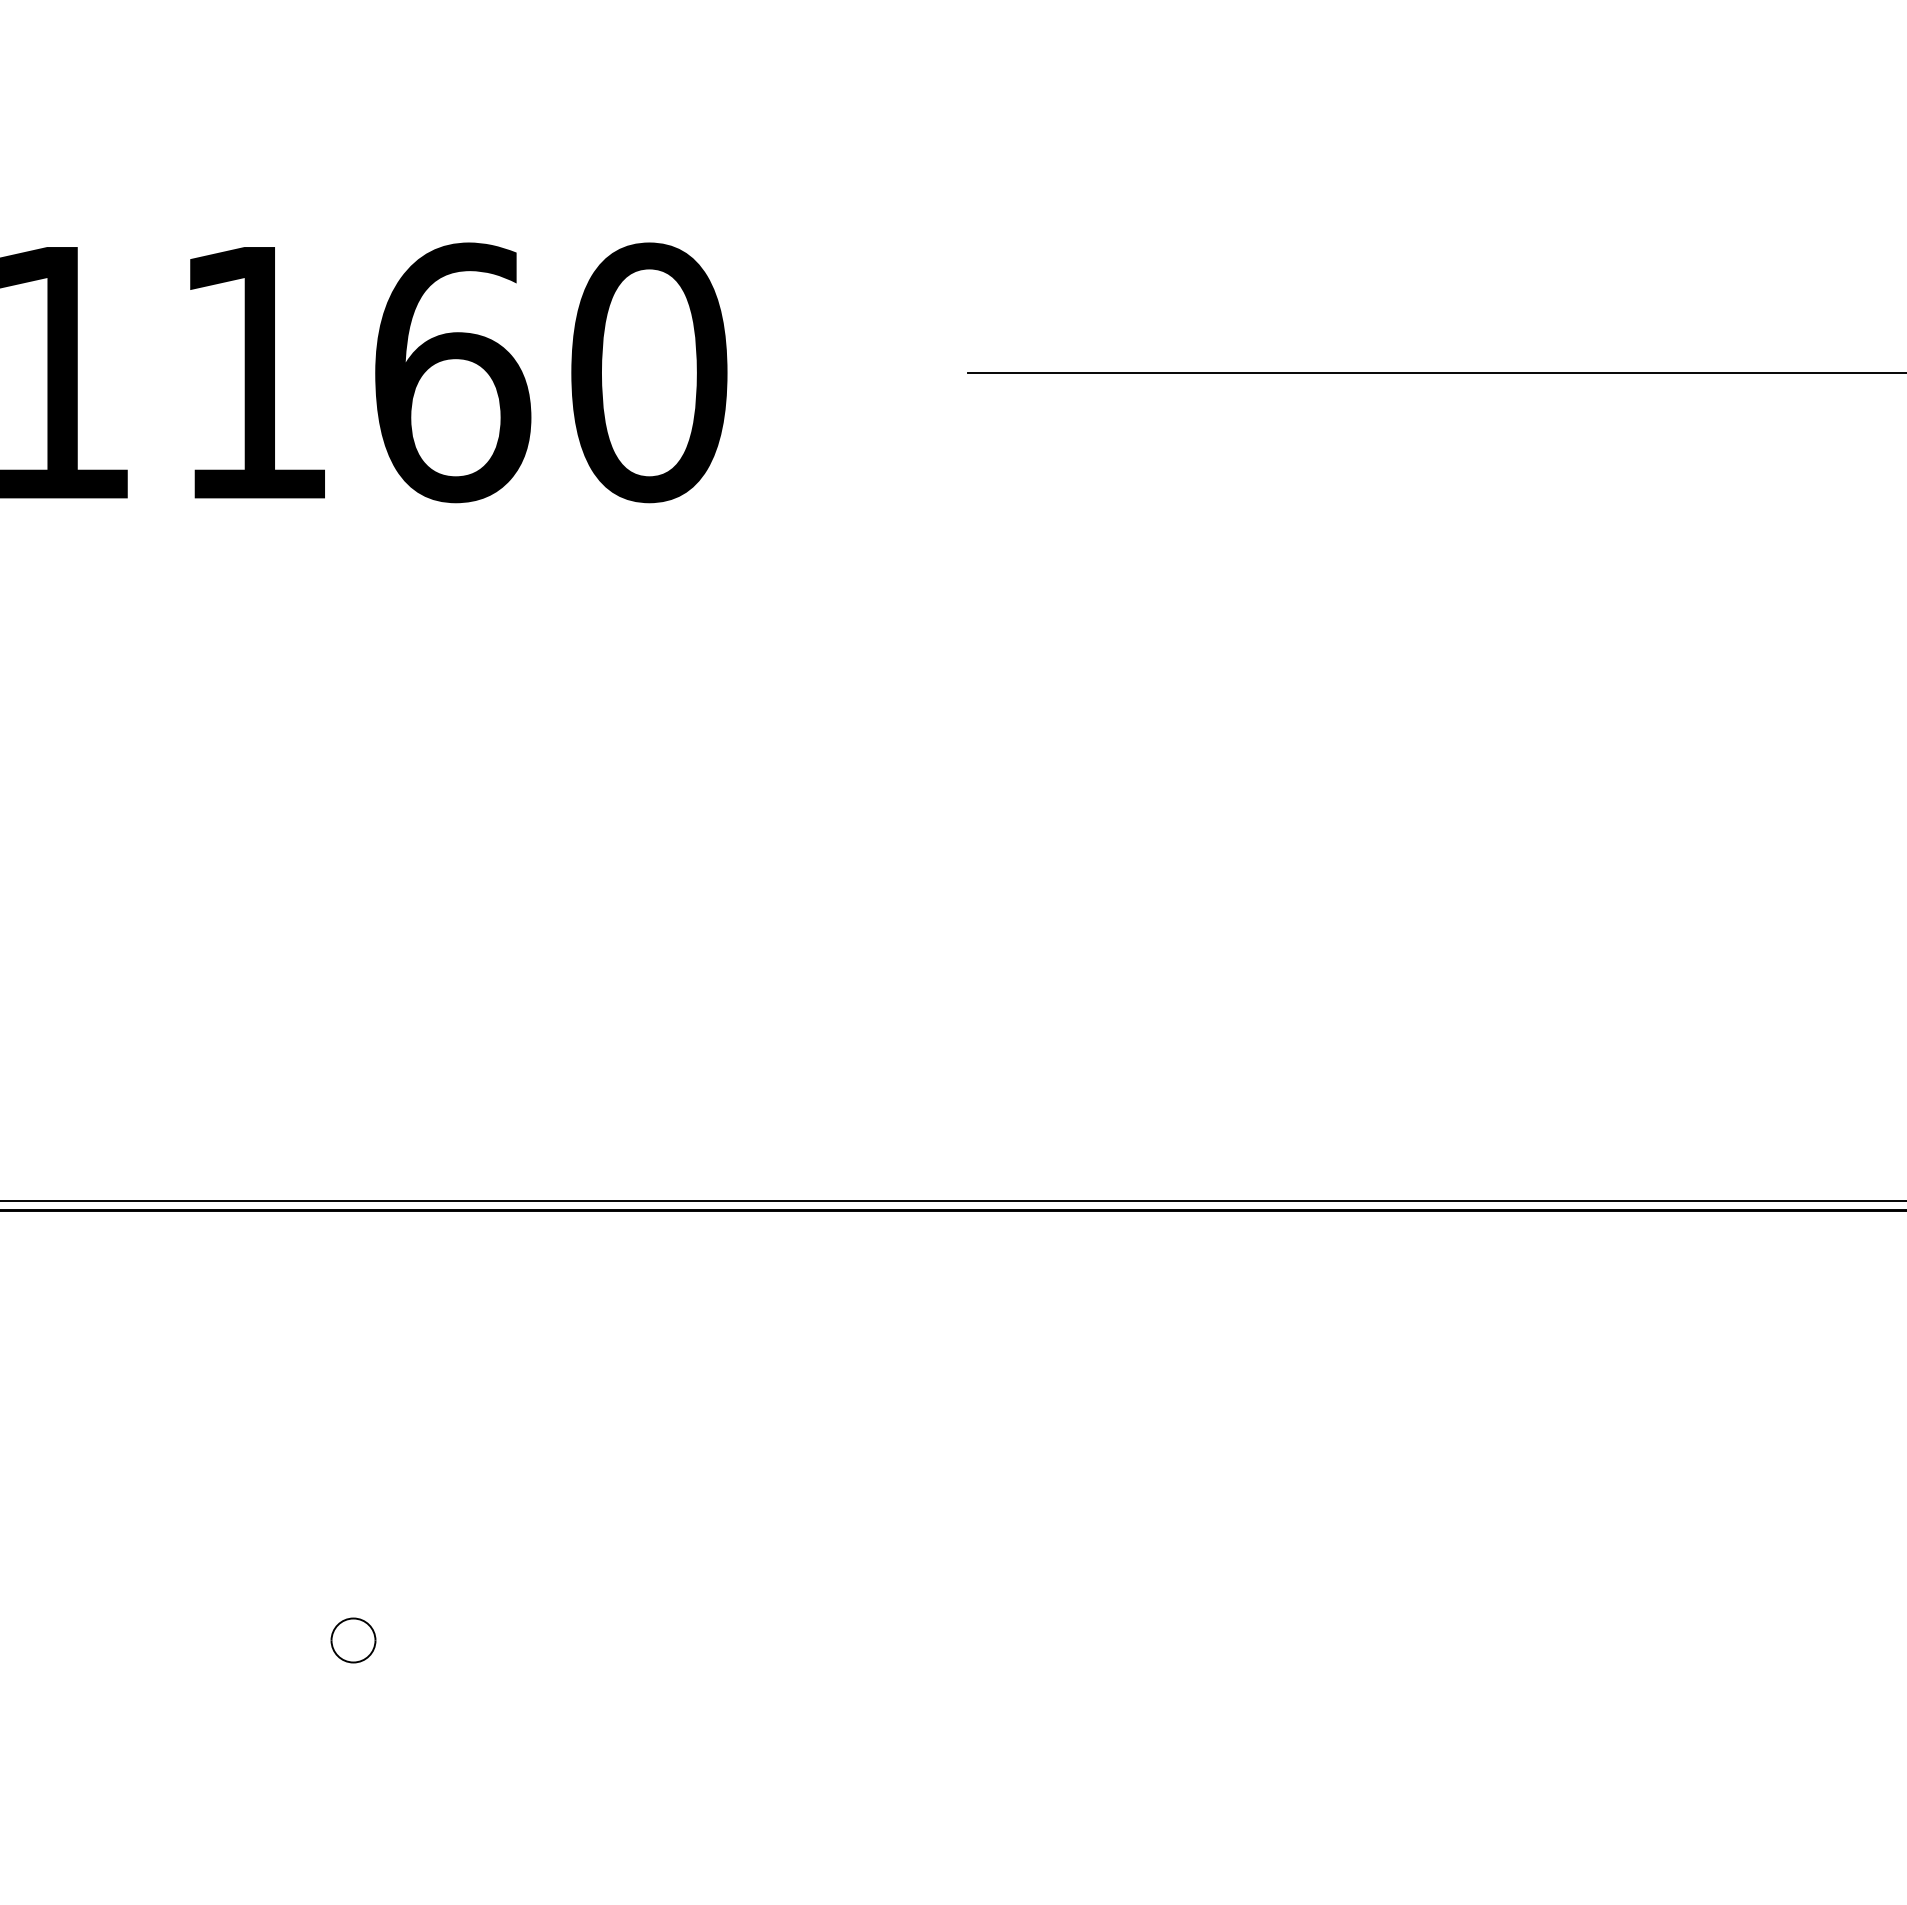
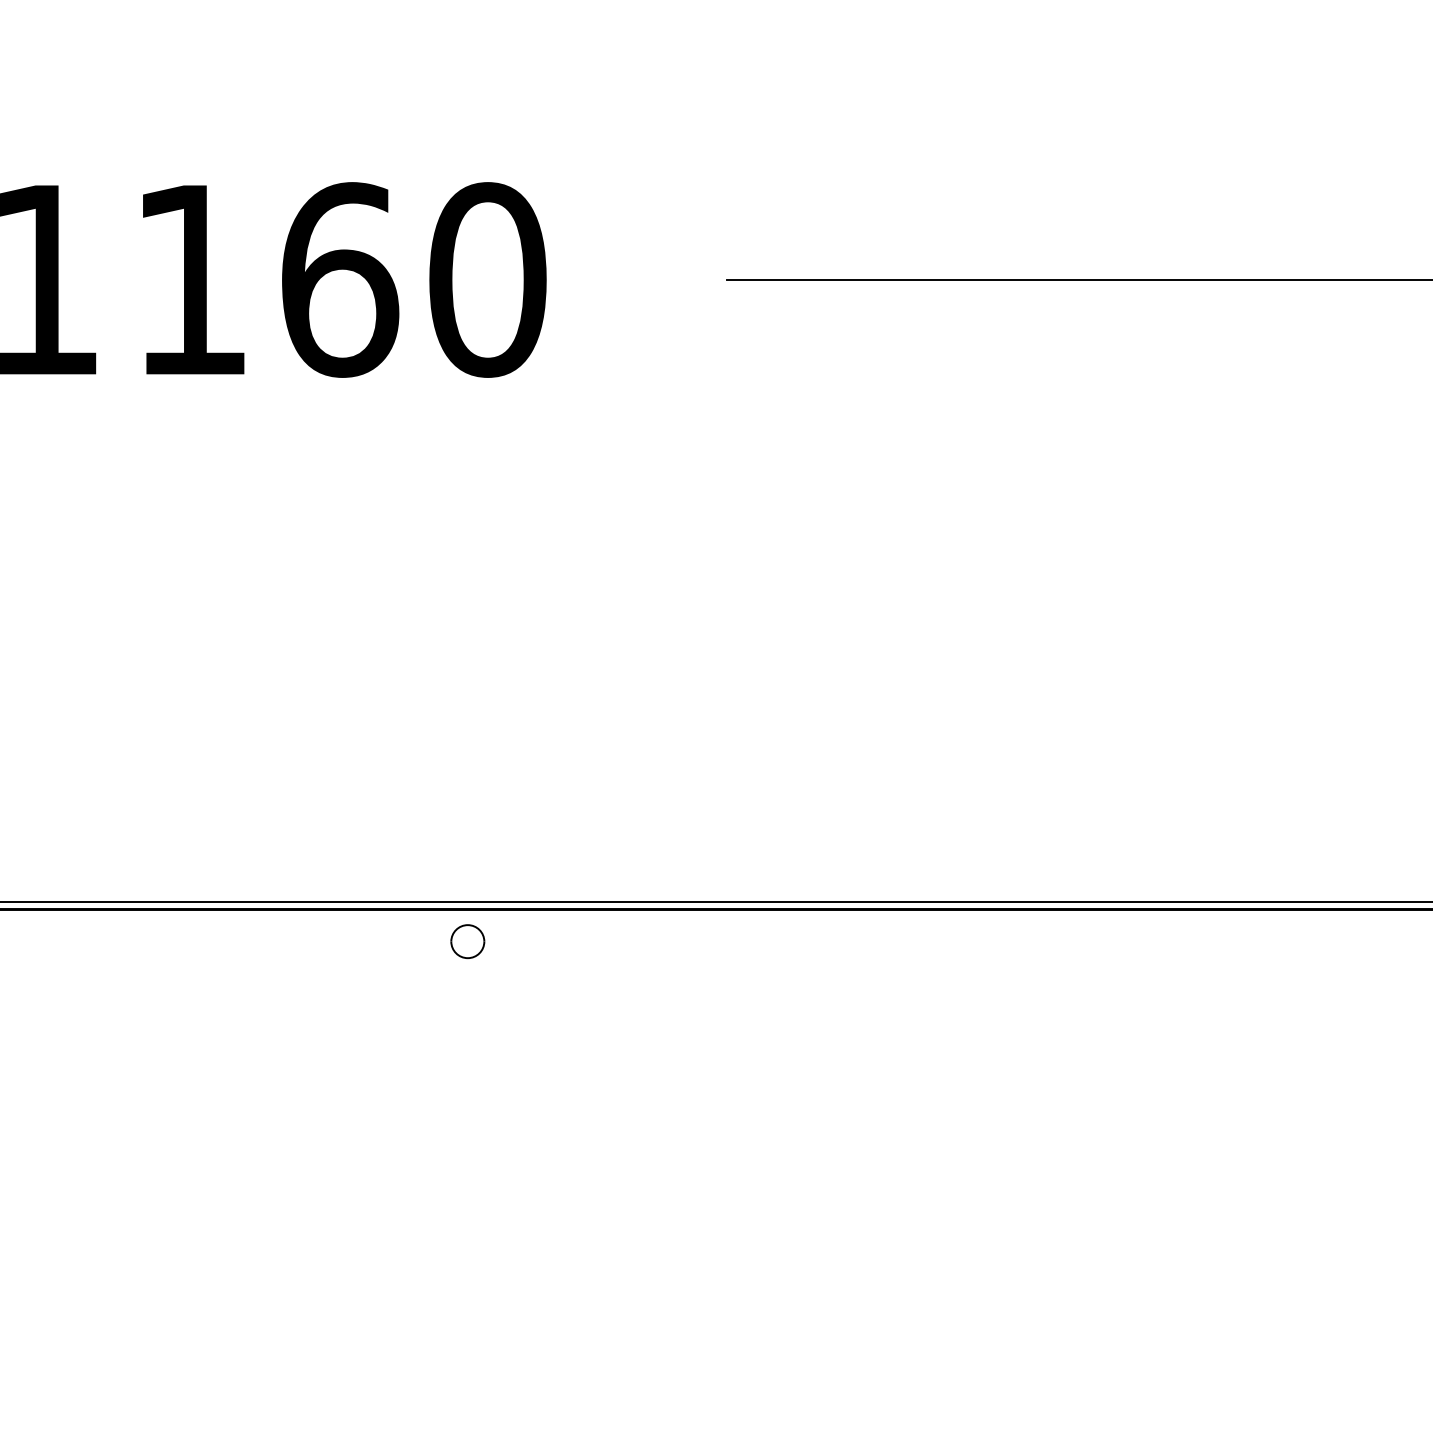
part: (353, 1640) -> (467, 941), moved

